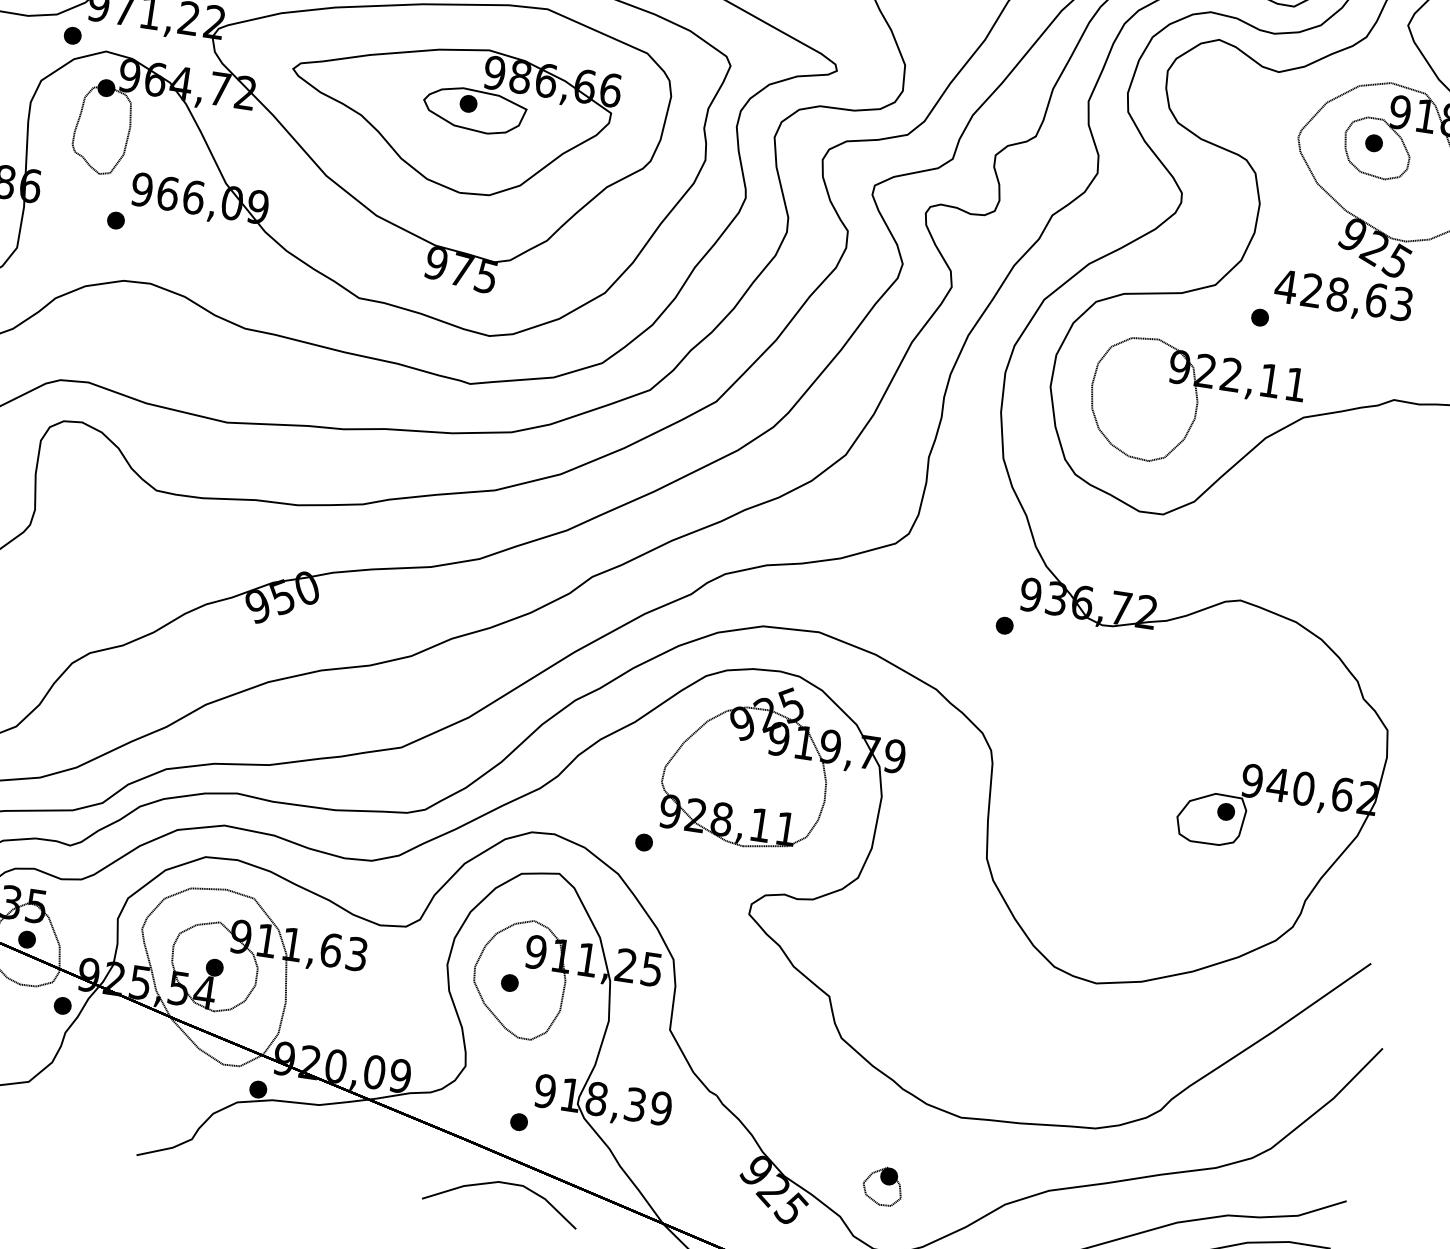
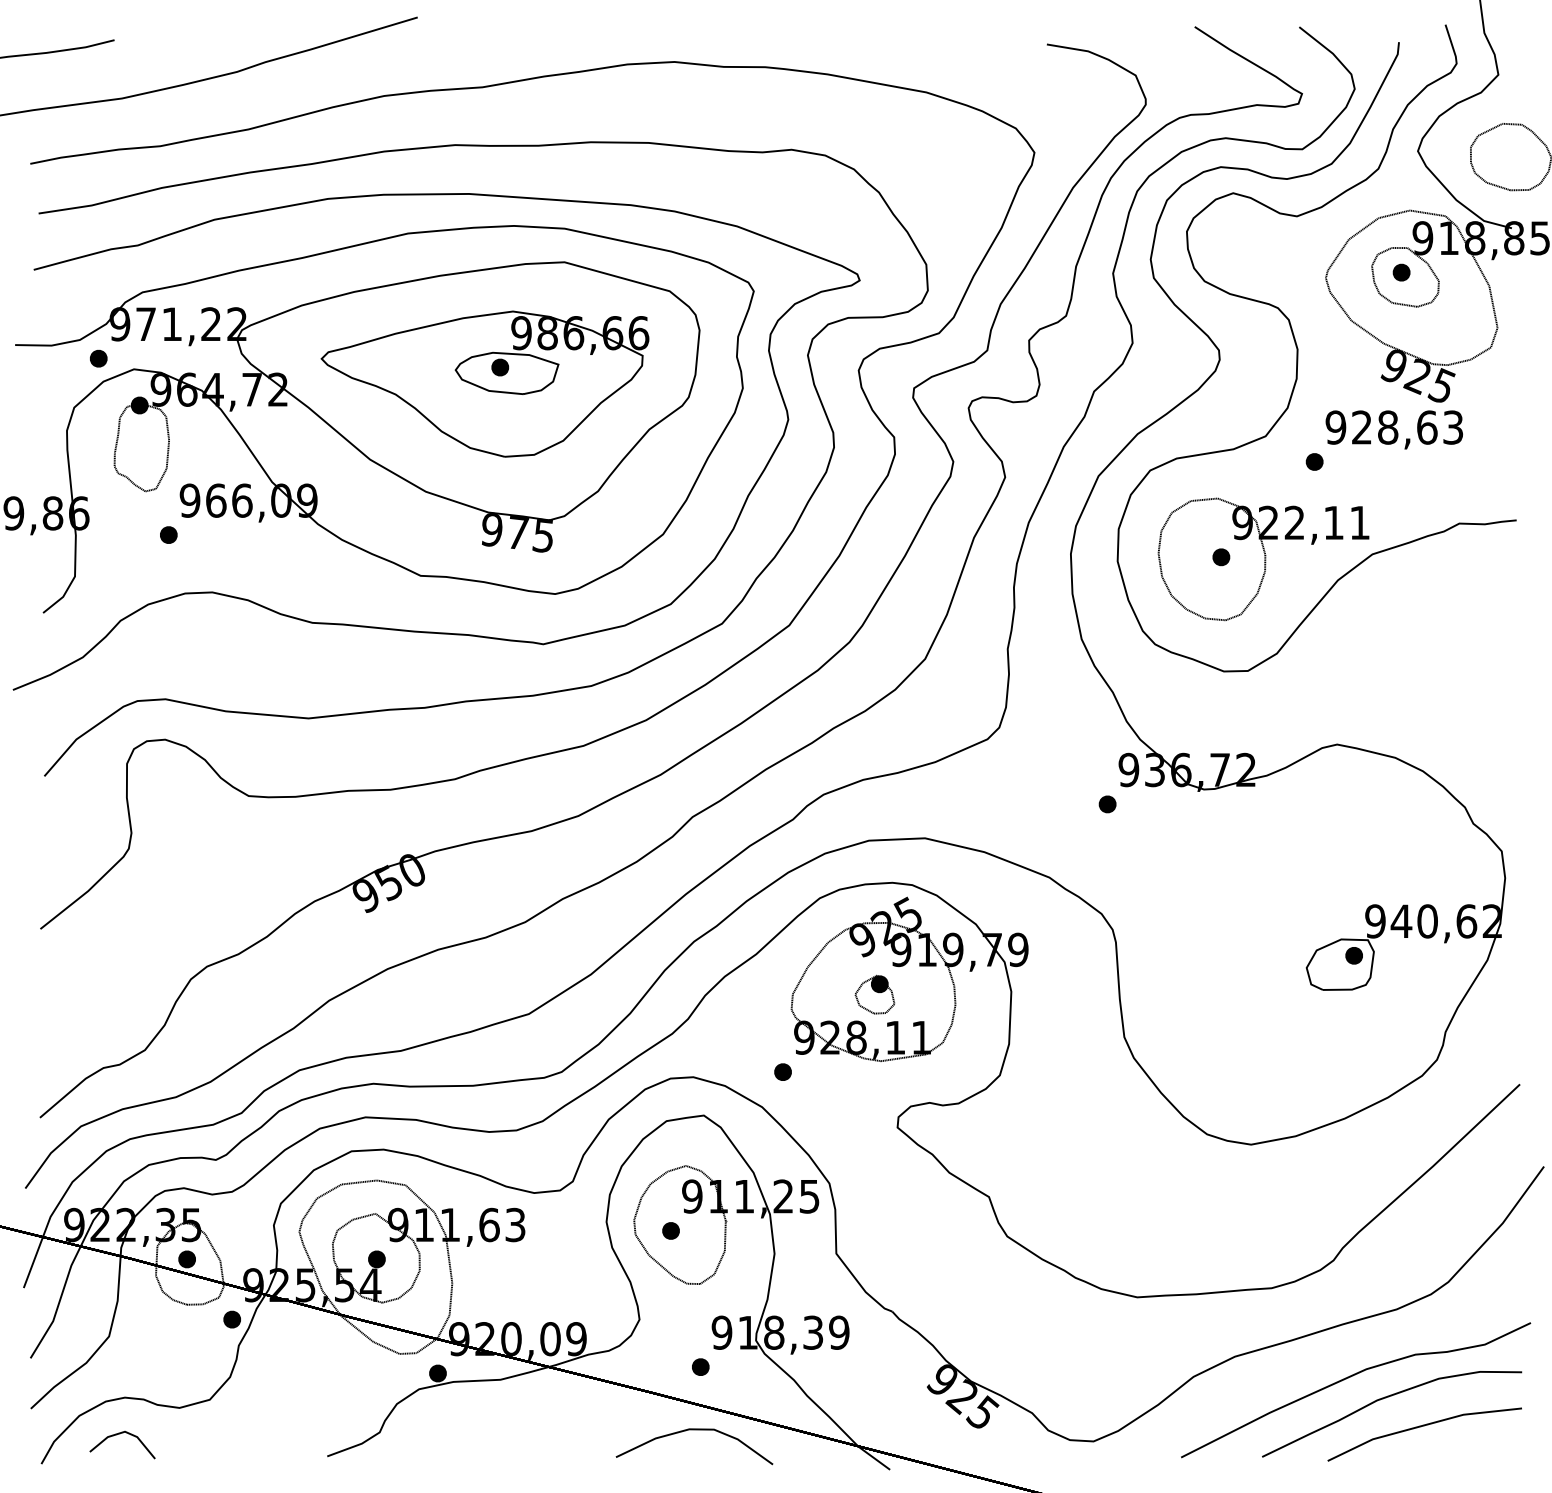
text: (1285, 286) -> (1335, 427), 428,63 -> 928,63
part: (1153, 398) -> (1221, 557), added
part: (882, 1185) -> (874, 994), moved

